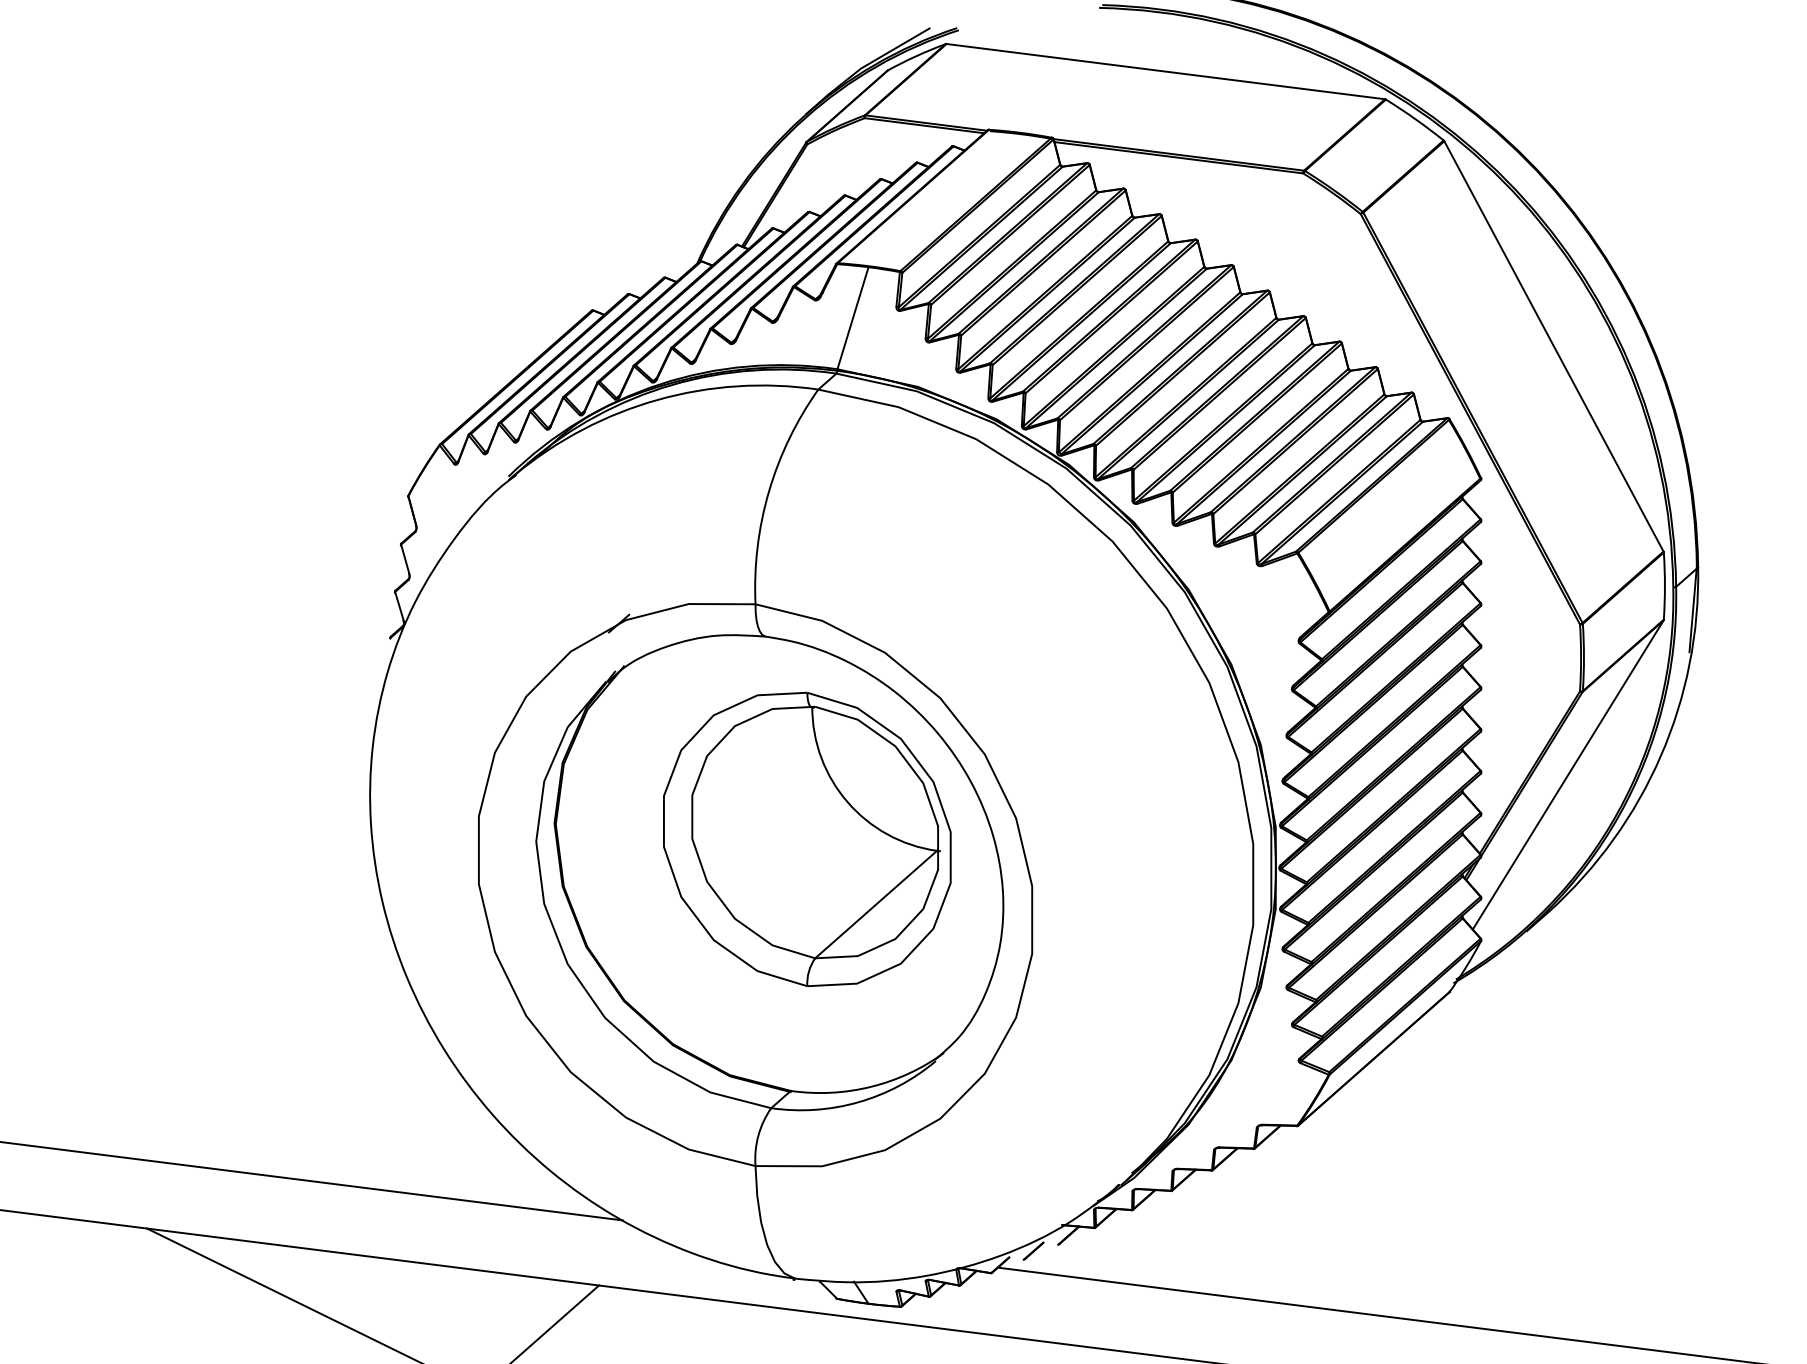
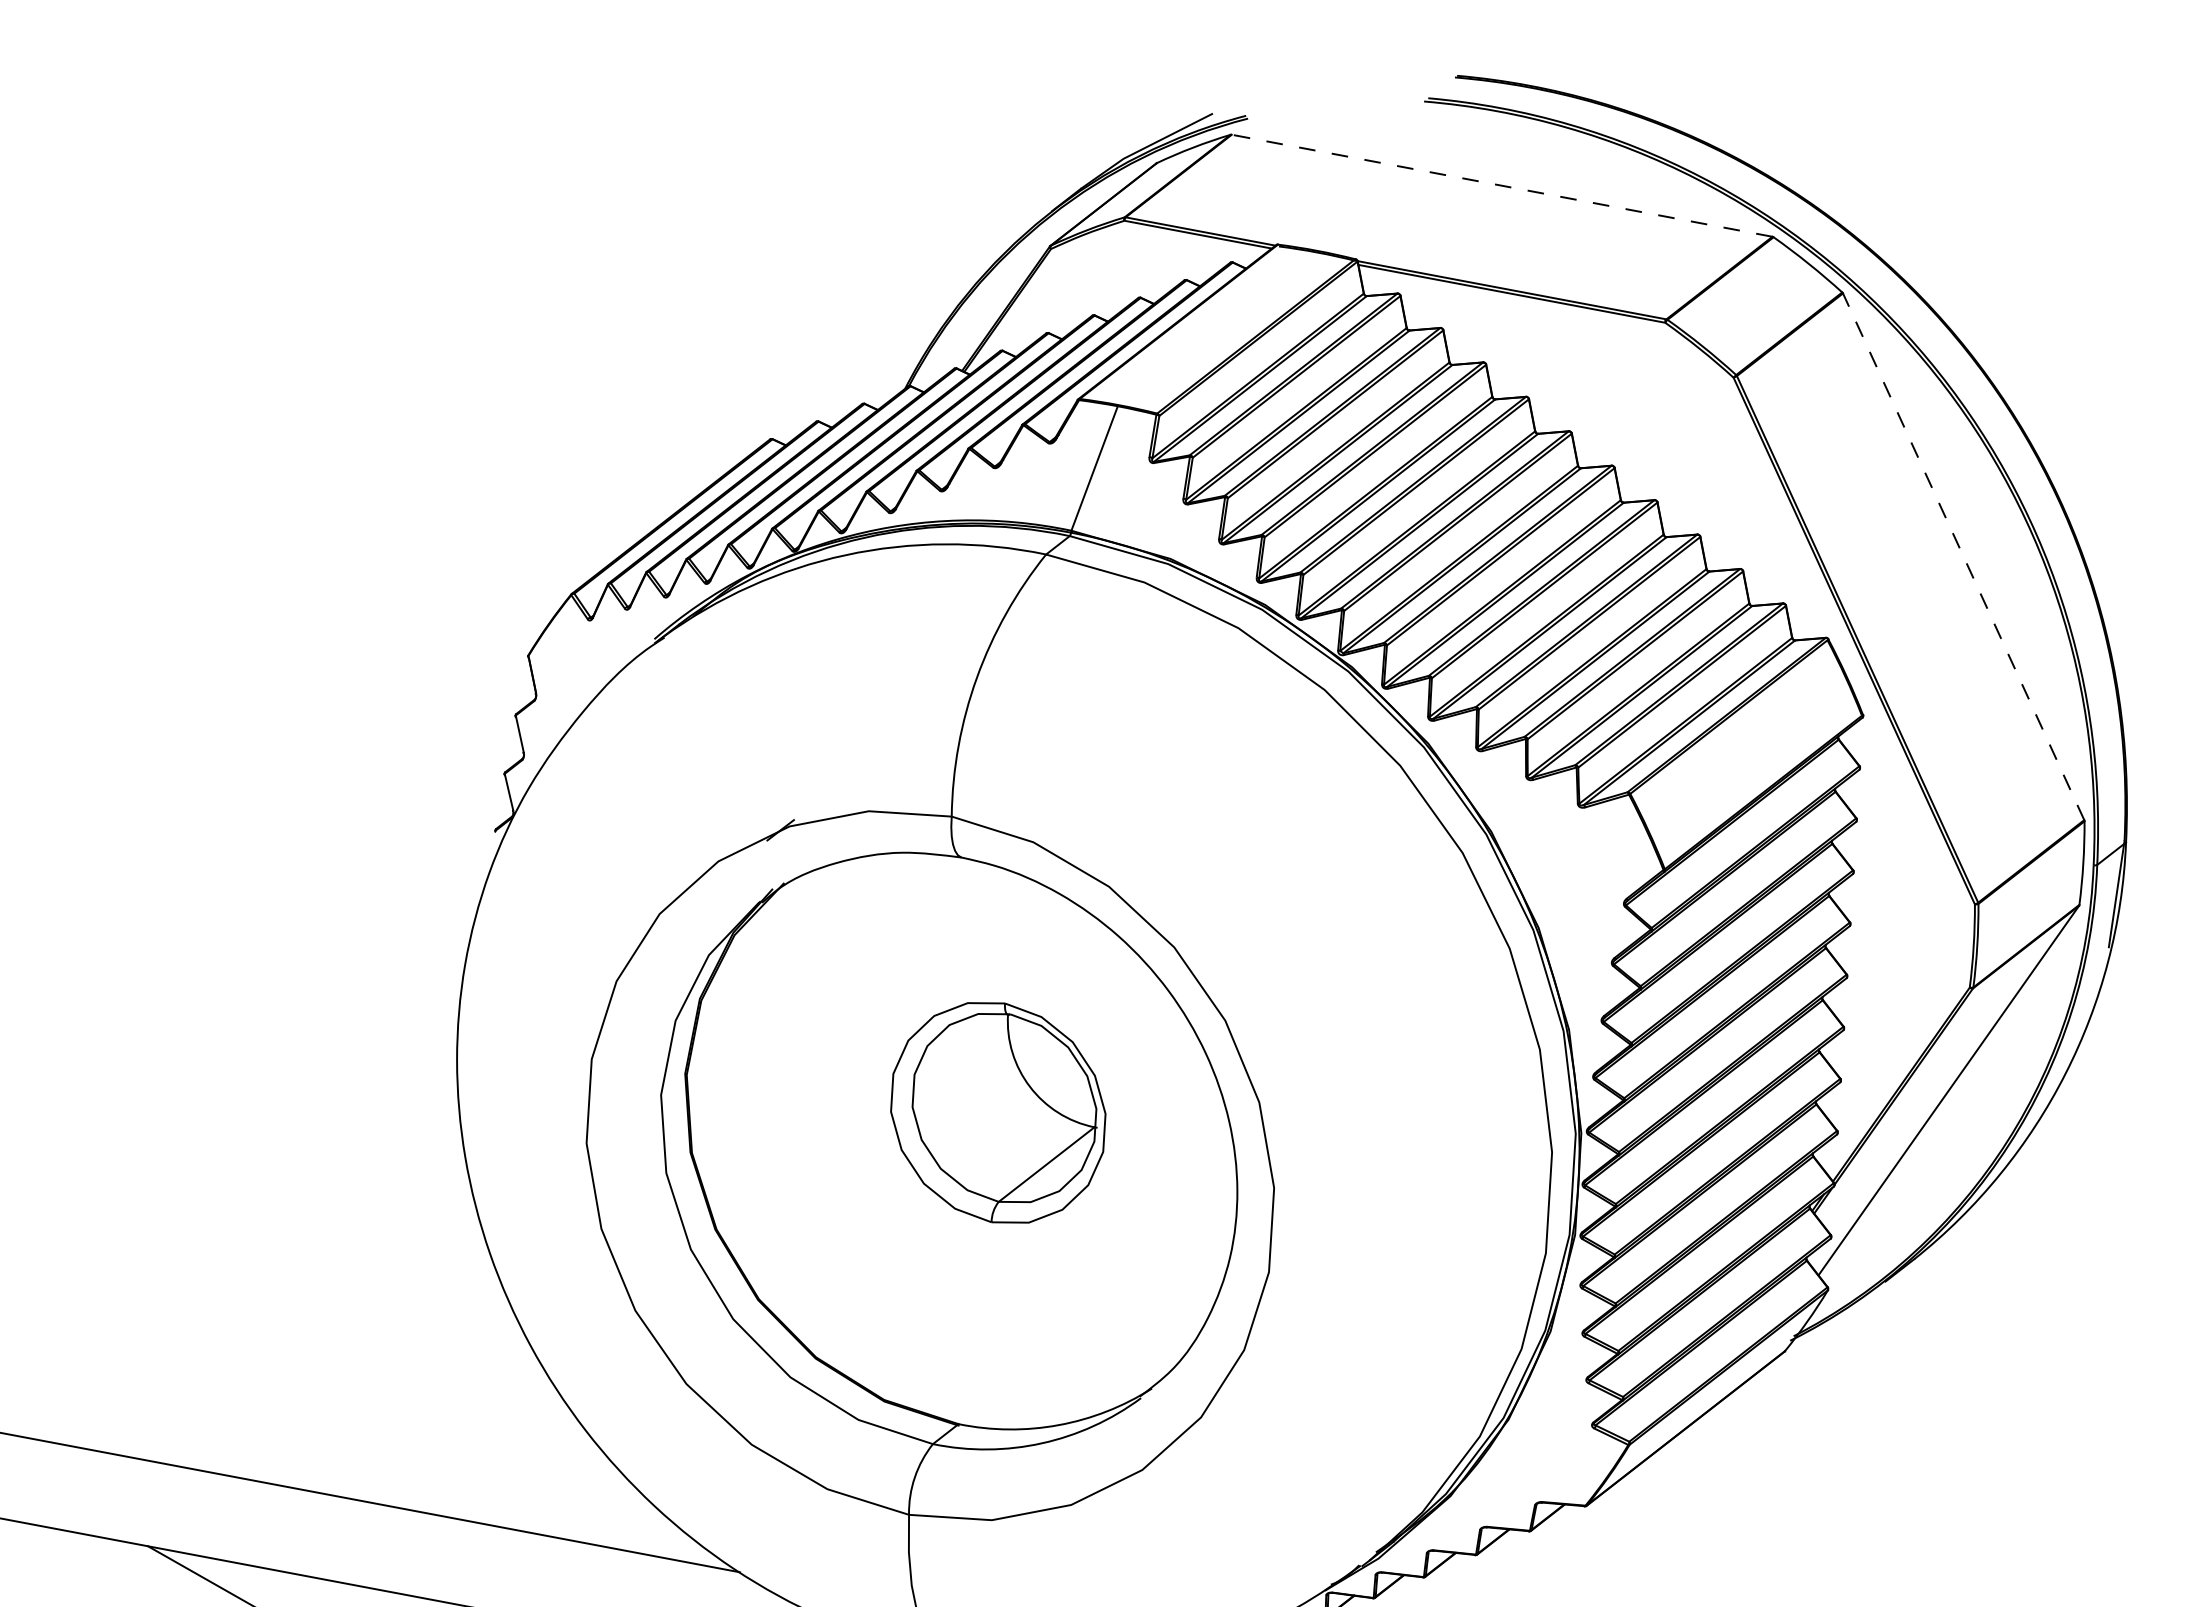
line: (1165, 71) -> (1501, 185), solid -> dashed
line: (1553, 346) -> (1963, 556), solid -> dashed
part: (807, 839) -> (998, 1112), size x0.6

